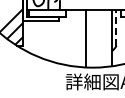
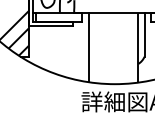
line: (116, 27) -> (144, 34), dashed -> solid
line: (86, 38) -> (88, 47), moved

